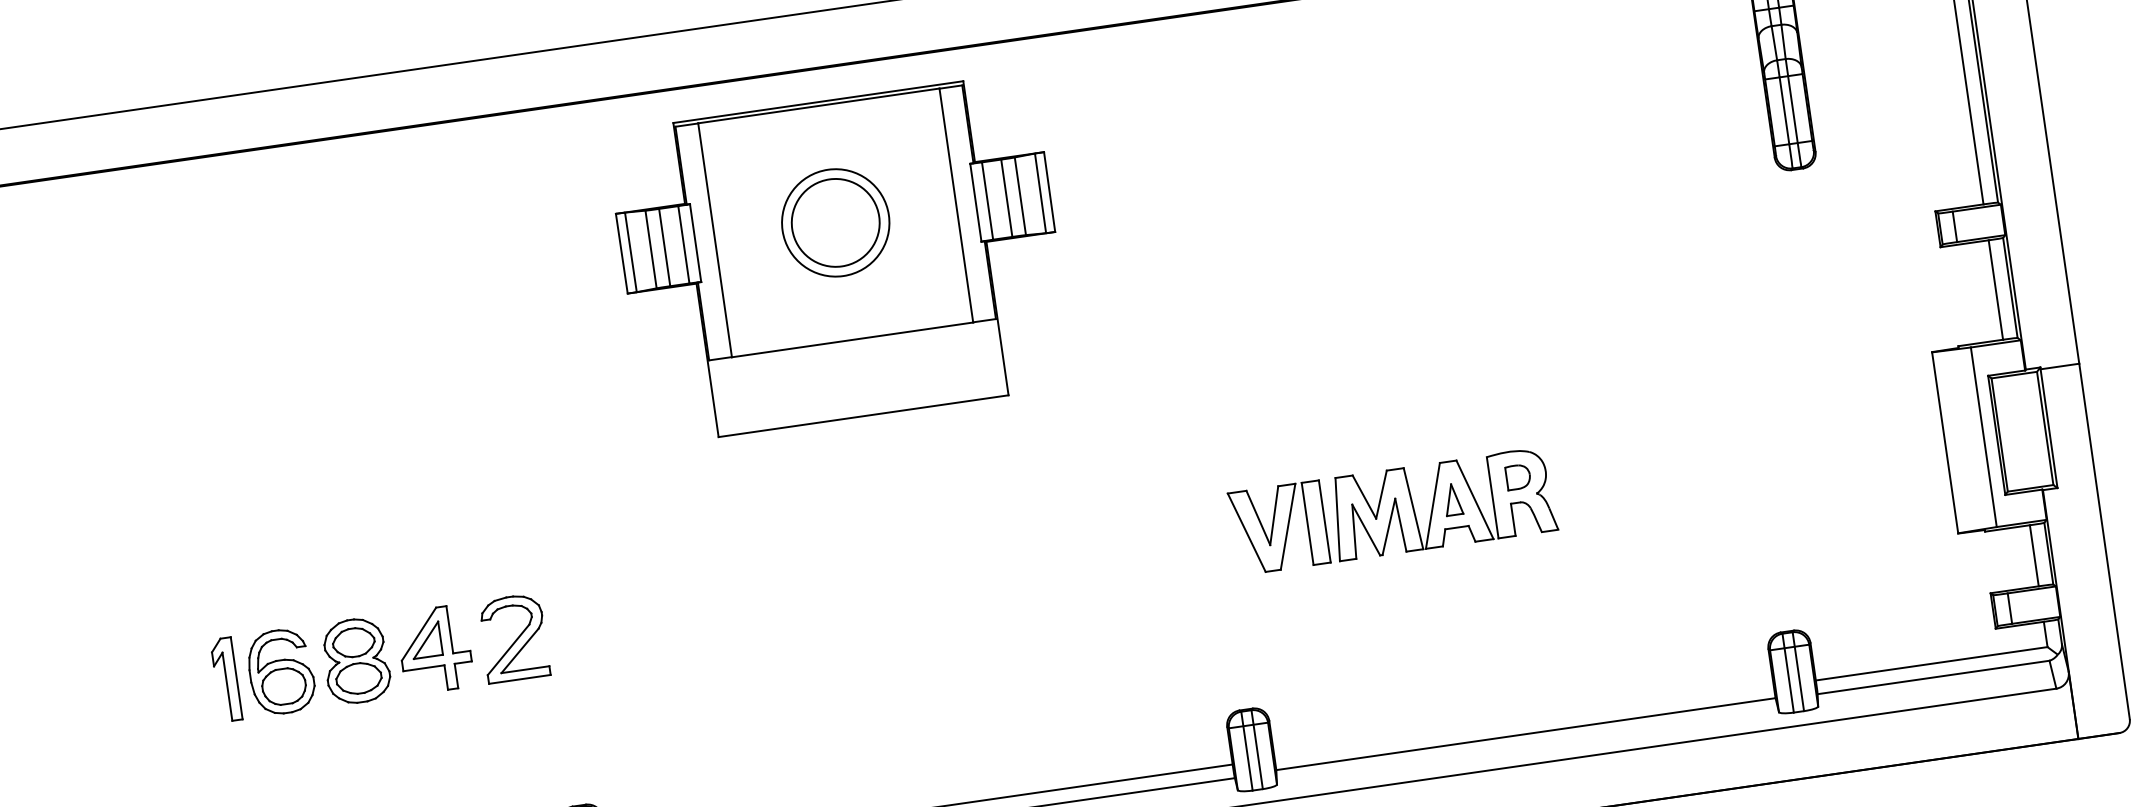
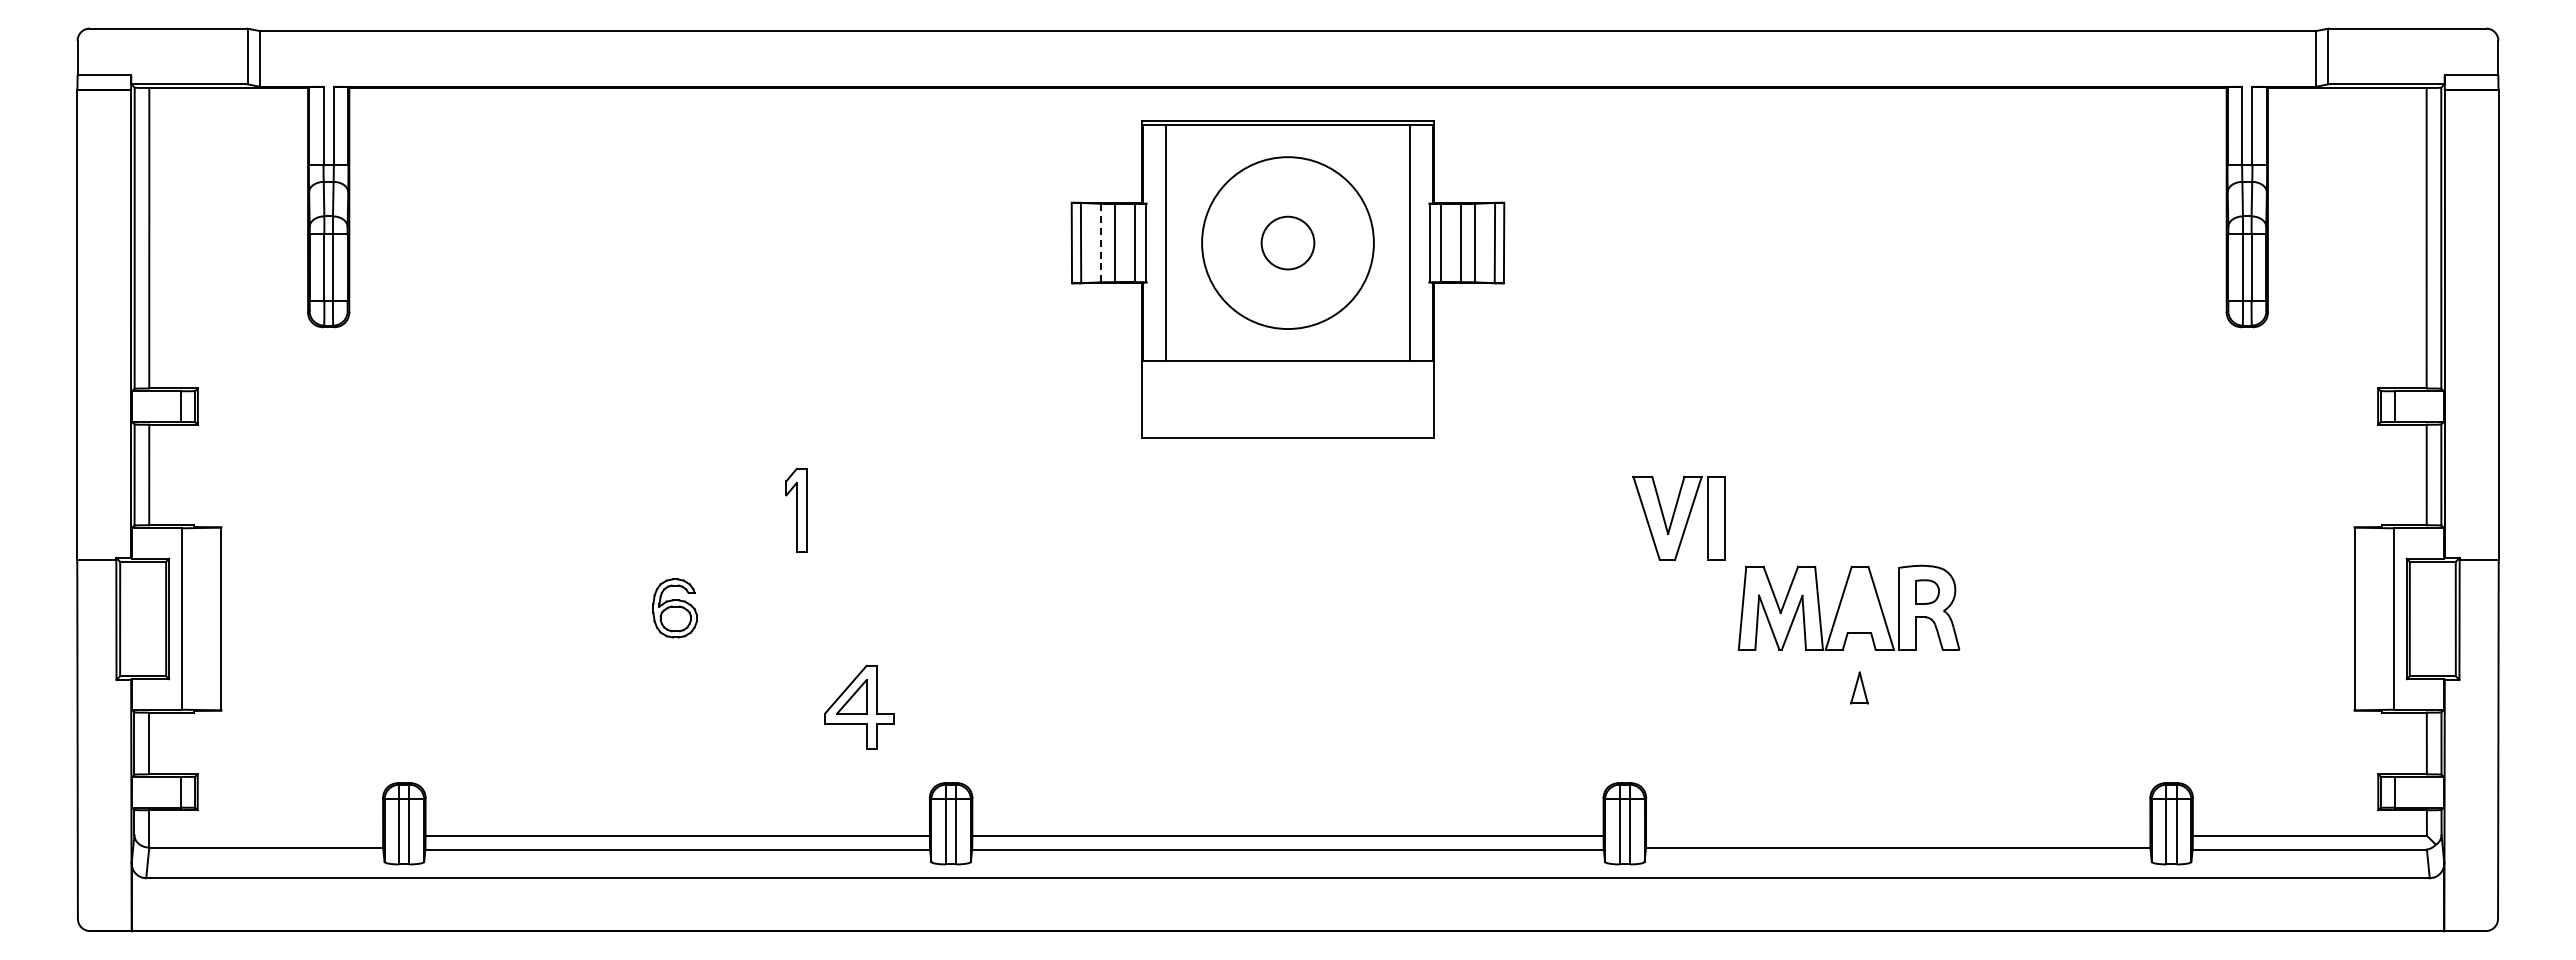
circle: (835, 222) -> (1287, 242), size x1.6
circle: (835, 223) -> (1287, 243), size x0.6
line: (651, 248) -> (1101, 242), solid -> dashed
part: (1452, 499) -> (1859, 687), moved
part: (1278, 527) -> (1678, 517), moved
part: (514, 638) -> (910, 608), removed
part: (434, 648) -> (859, 706), moved
part: (356, 660) -> (751, 607), removed
part: (281, 671) -> (675, 608), size x0.7
part: (226, 678) -> (796, 509), moved

